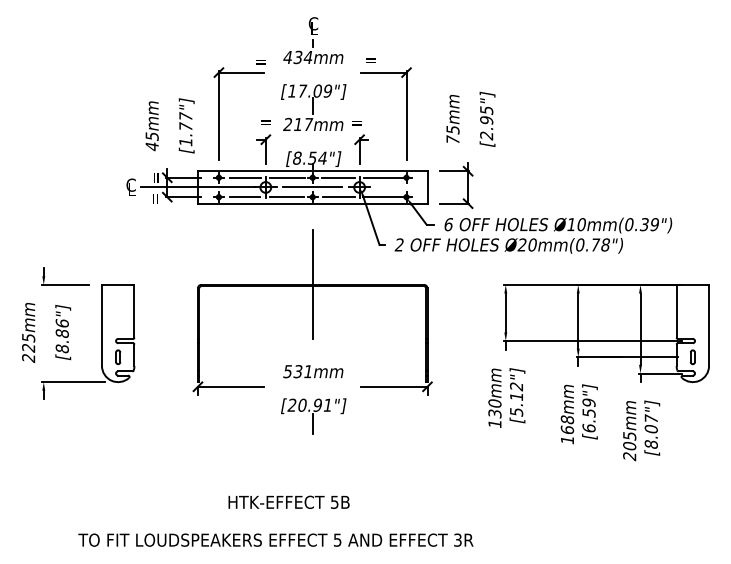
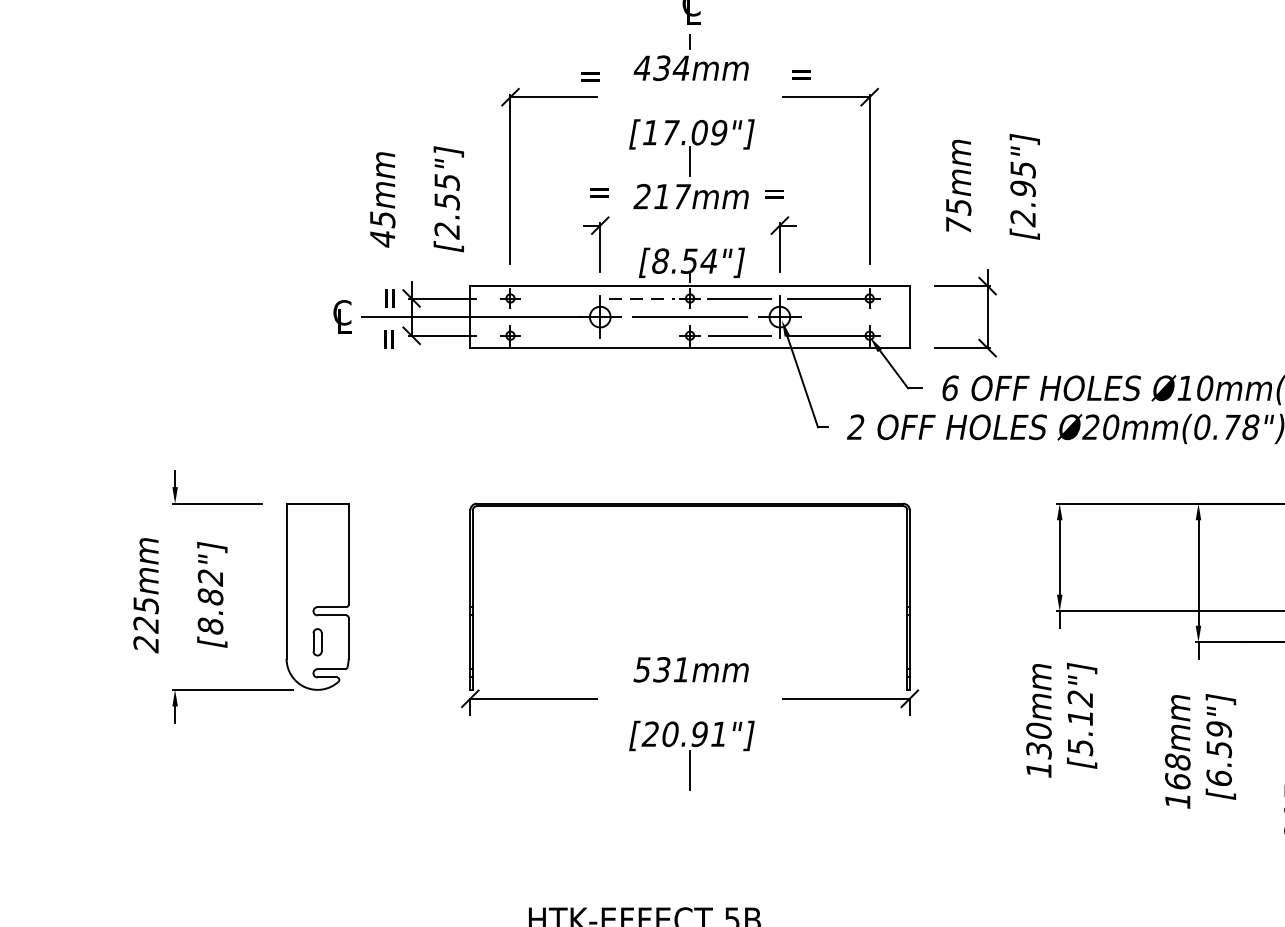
text: (185, 129) -> (446, 206), [1.77"] -> [2.55"]
line: (245, 177) -> (561, 298), removed
line: (288, 177) -> (643, 298), solid -> dashed
line: (244, 197) -> (559, 336), removed
line: (286, 197) -> (639, 336), removed
line: (312, 283) -> (689, 501), removed
text: (61, 323) -> (209, 577), [8.86"] -> [8.82"]

